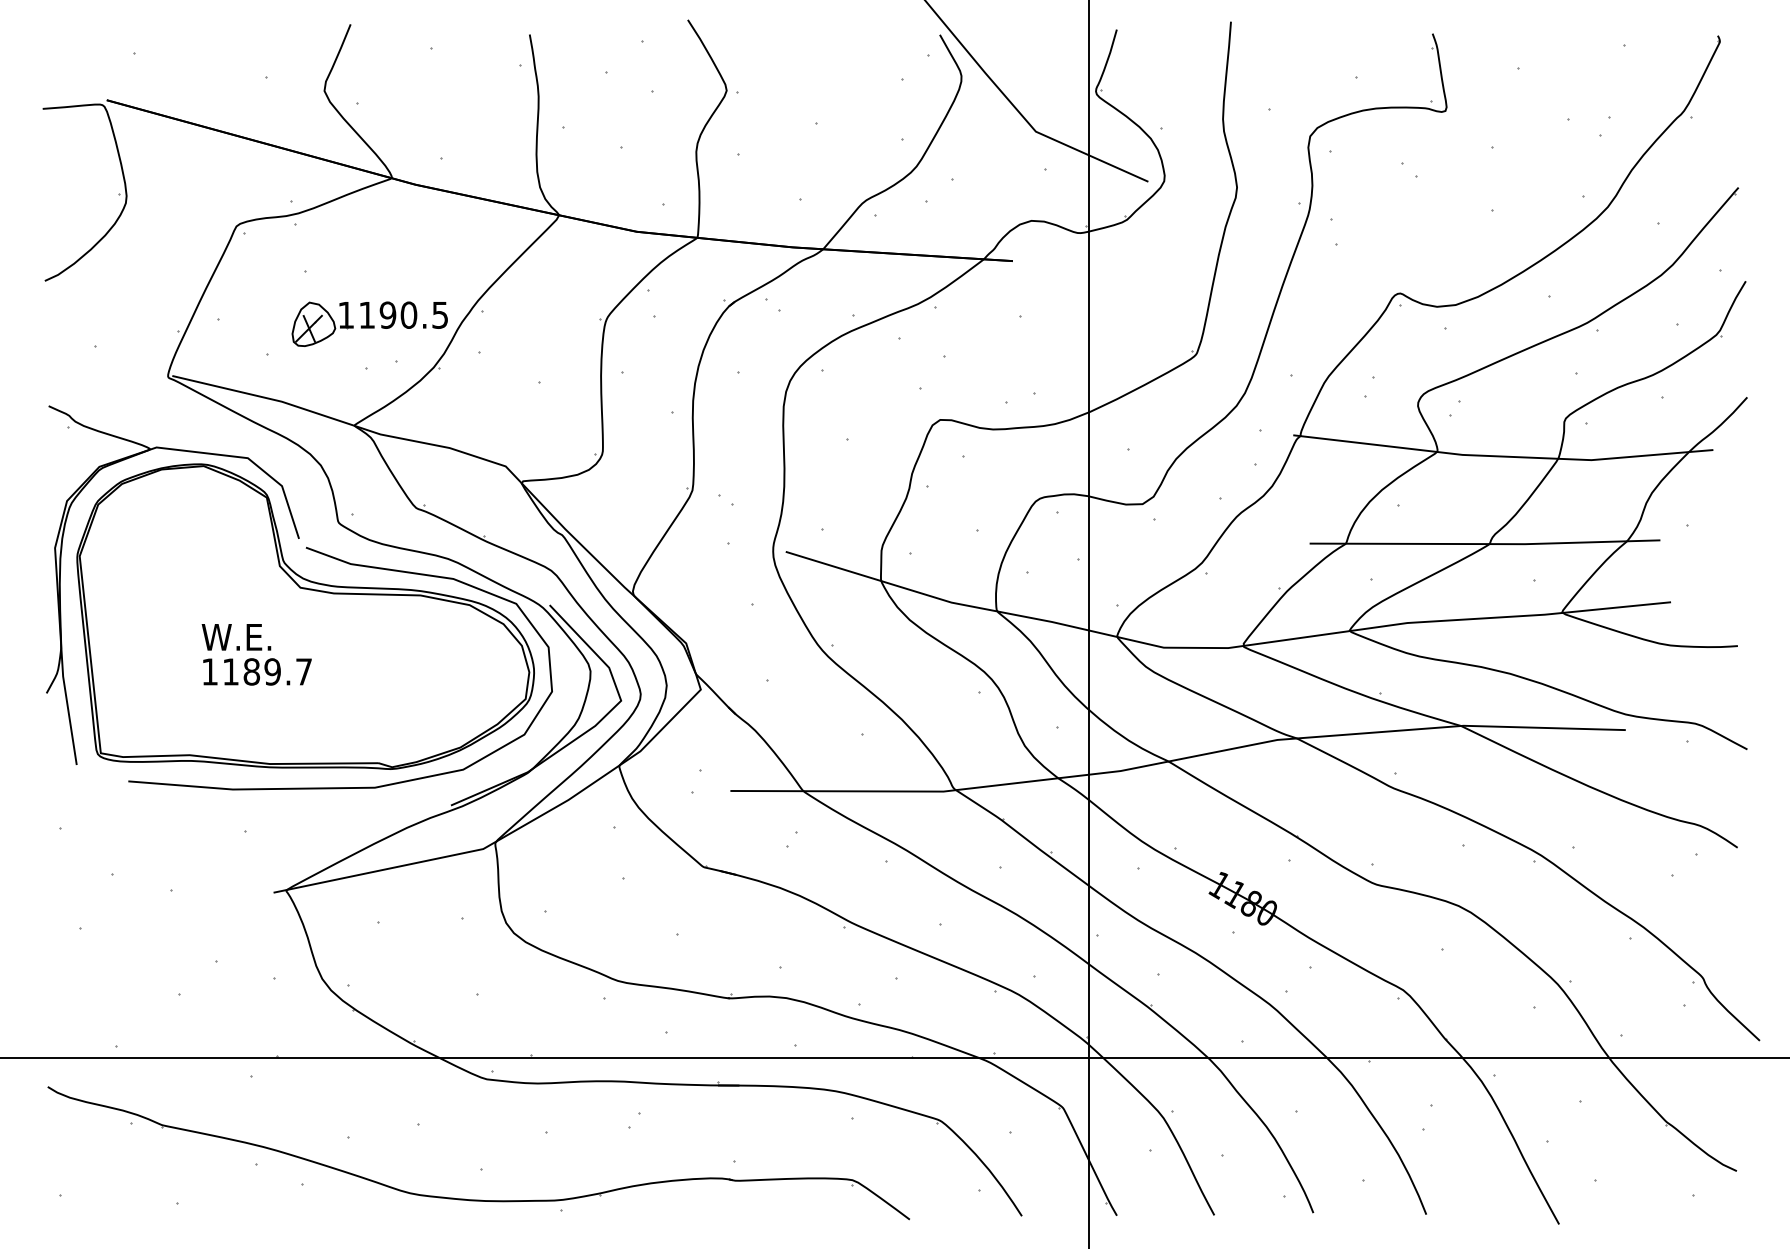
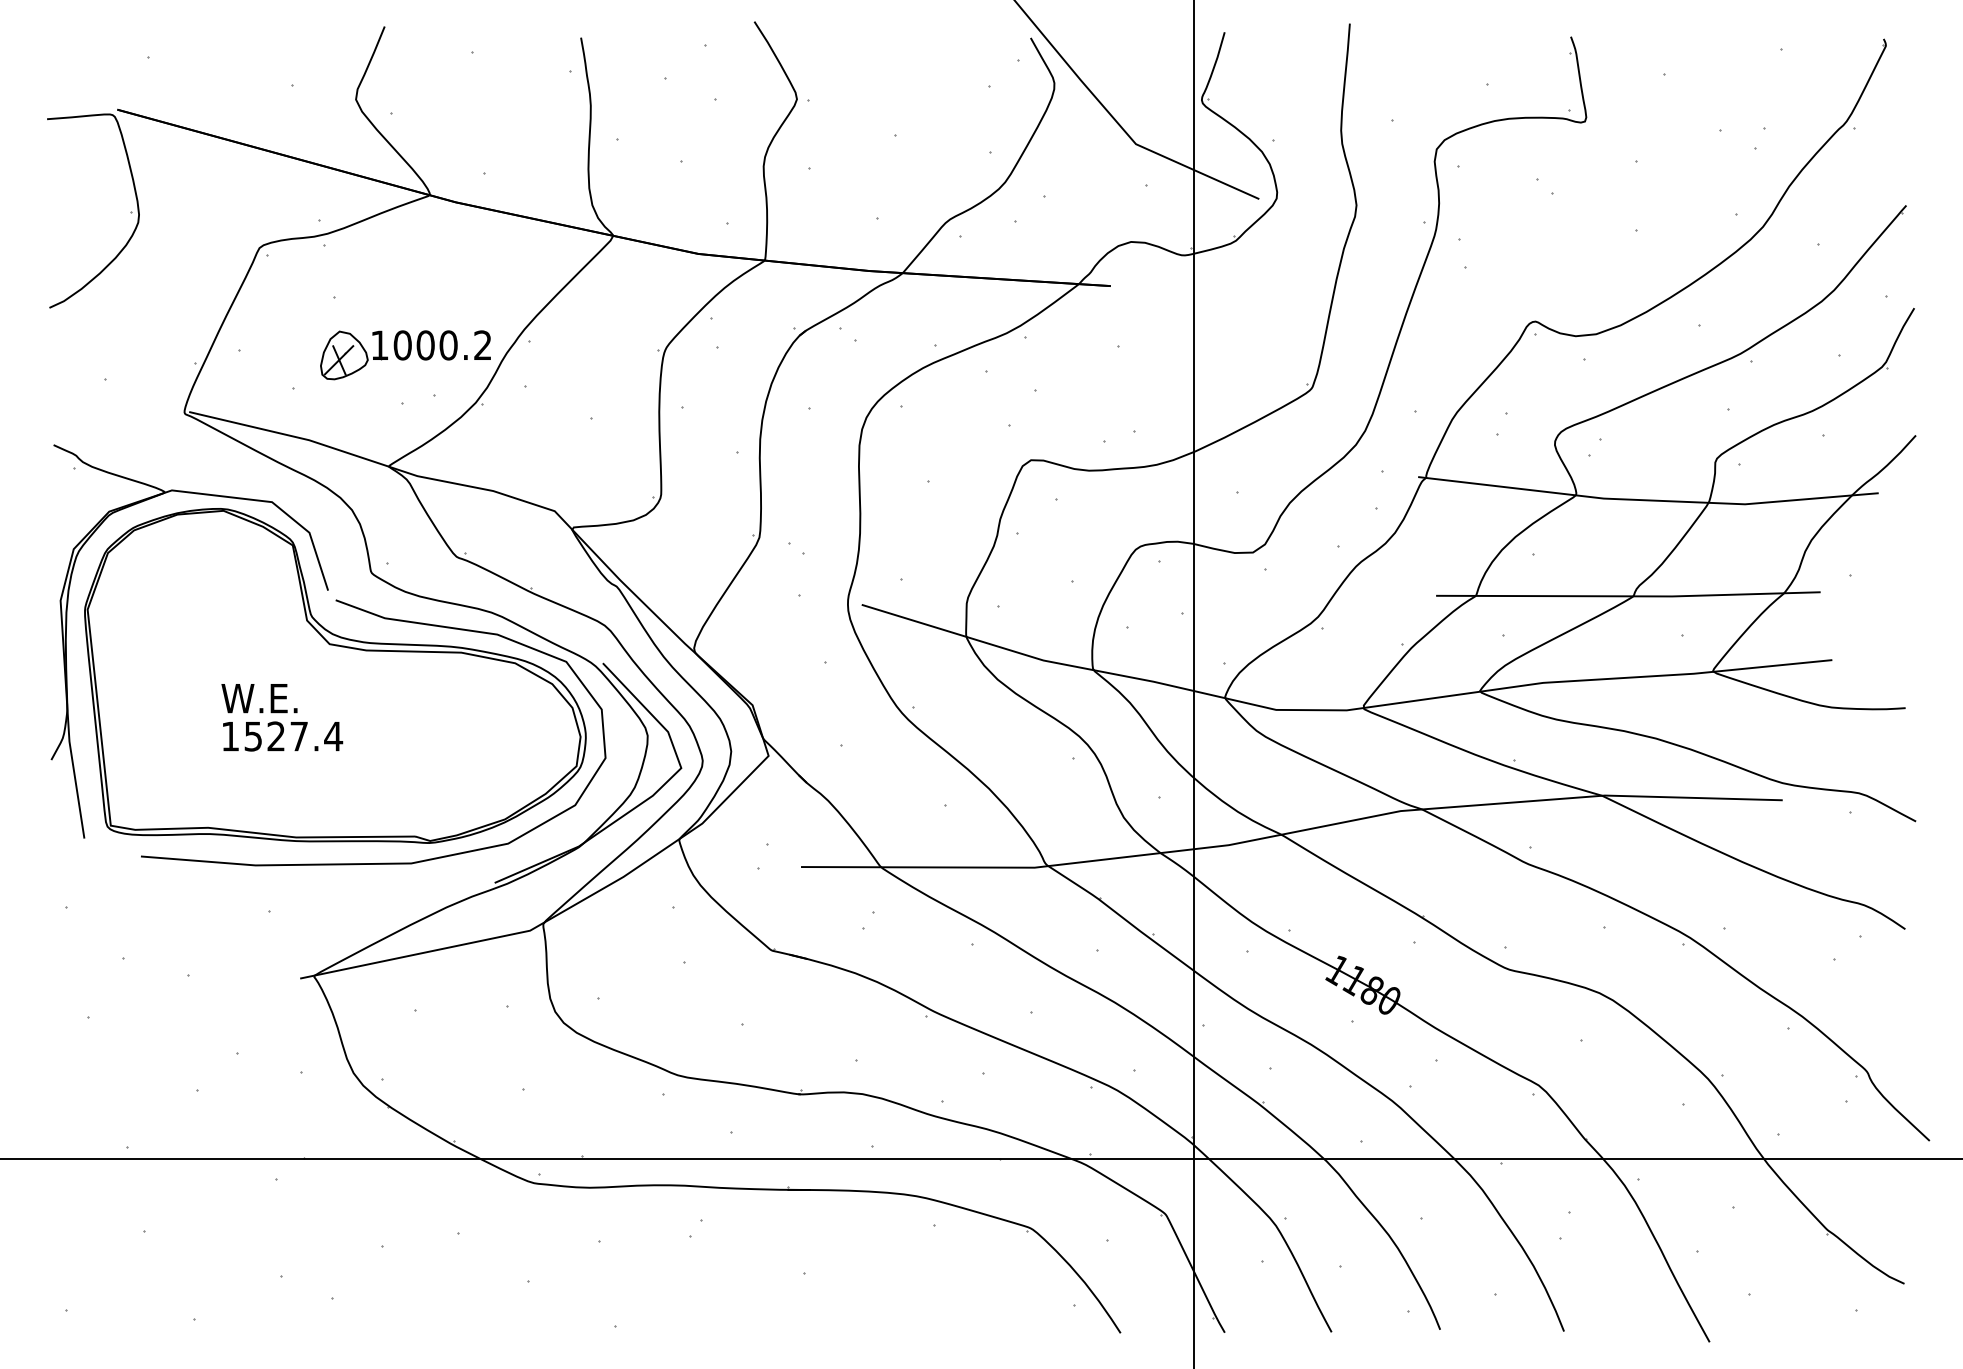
text: (403, 315) -> (442, 345), 1190.5 -> 1000.2
text: (267, 671) -> (293, 736), 1189.7 -> 1527.4
part: (471, 1199) -> (517, 1314), removed

